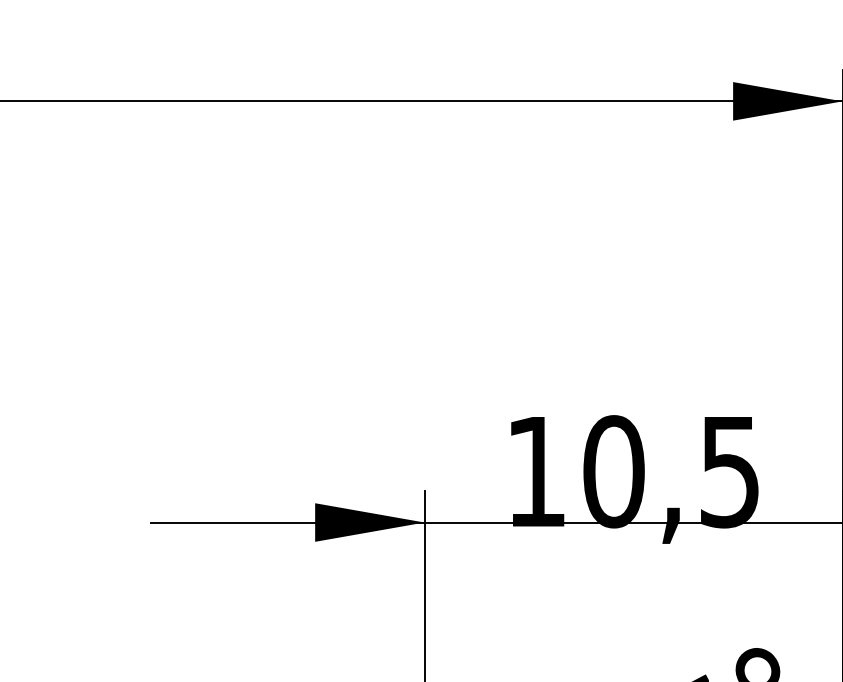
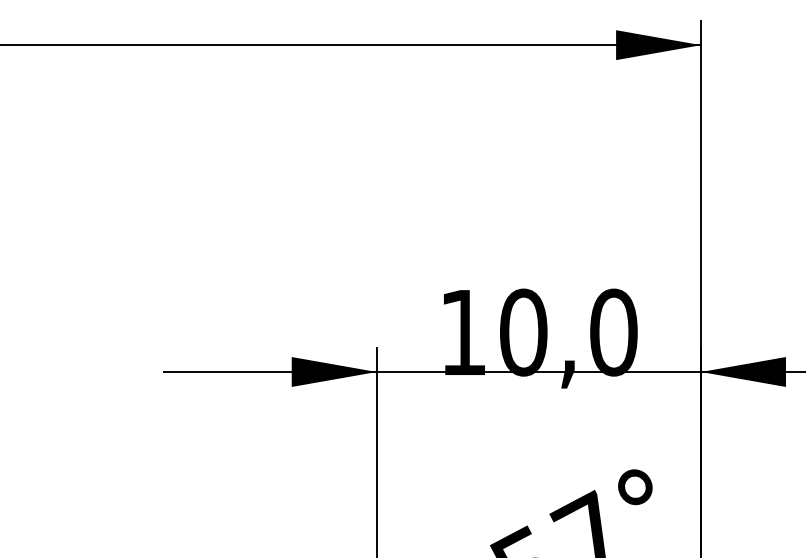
text: (729, 471) -> (613, 332), 10,5 -> 10,0

